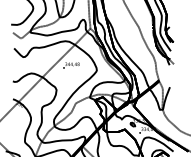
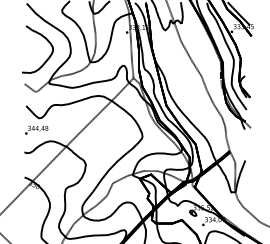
text: (71, 65) -> (36, 129), moved

